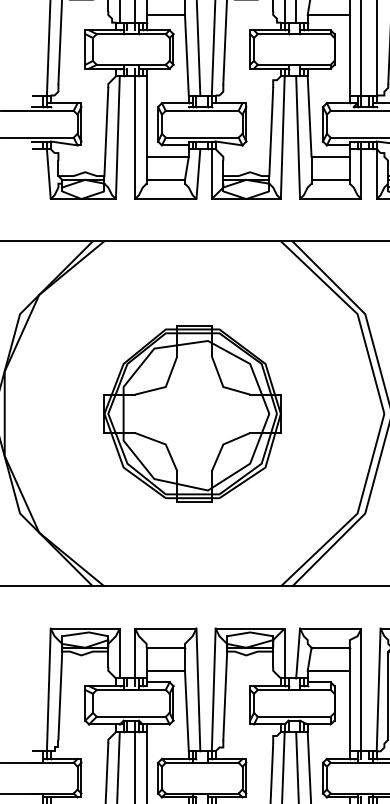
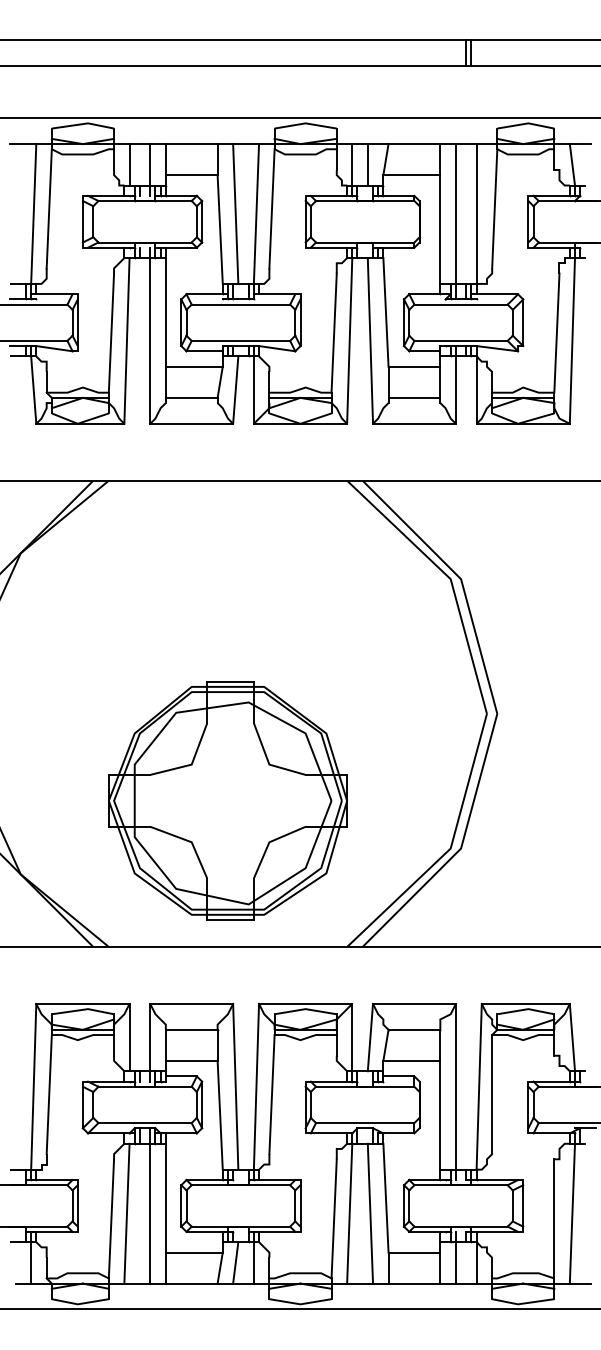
part: (192, 413) -> (227, 800), moved

